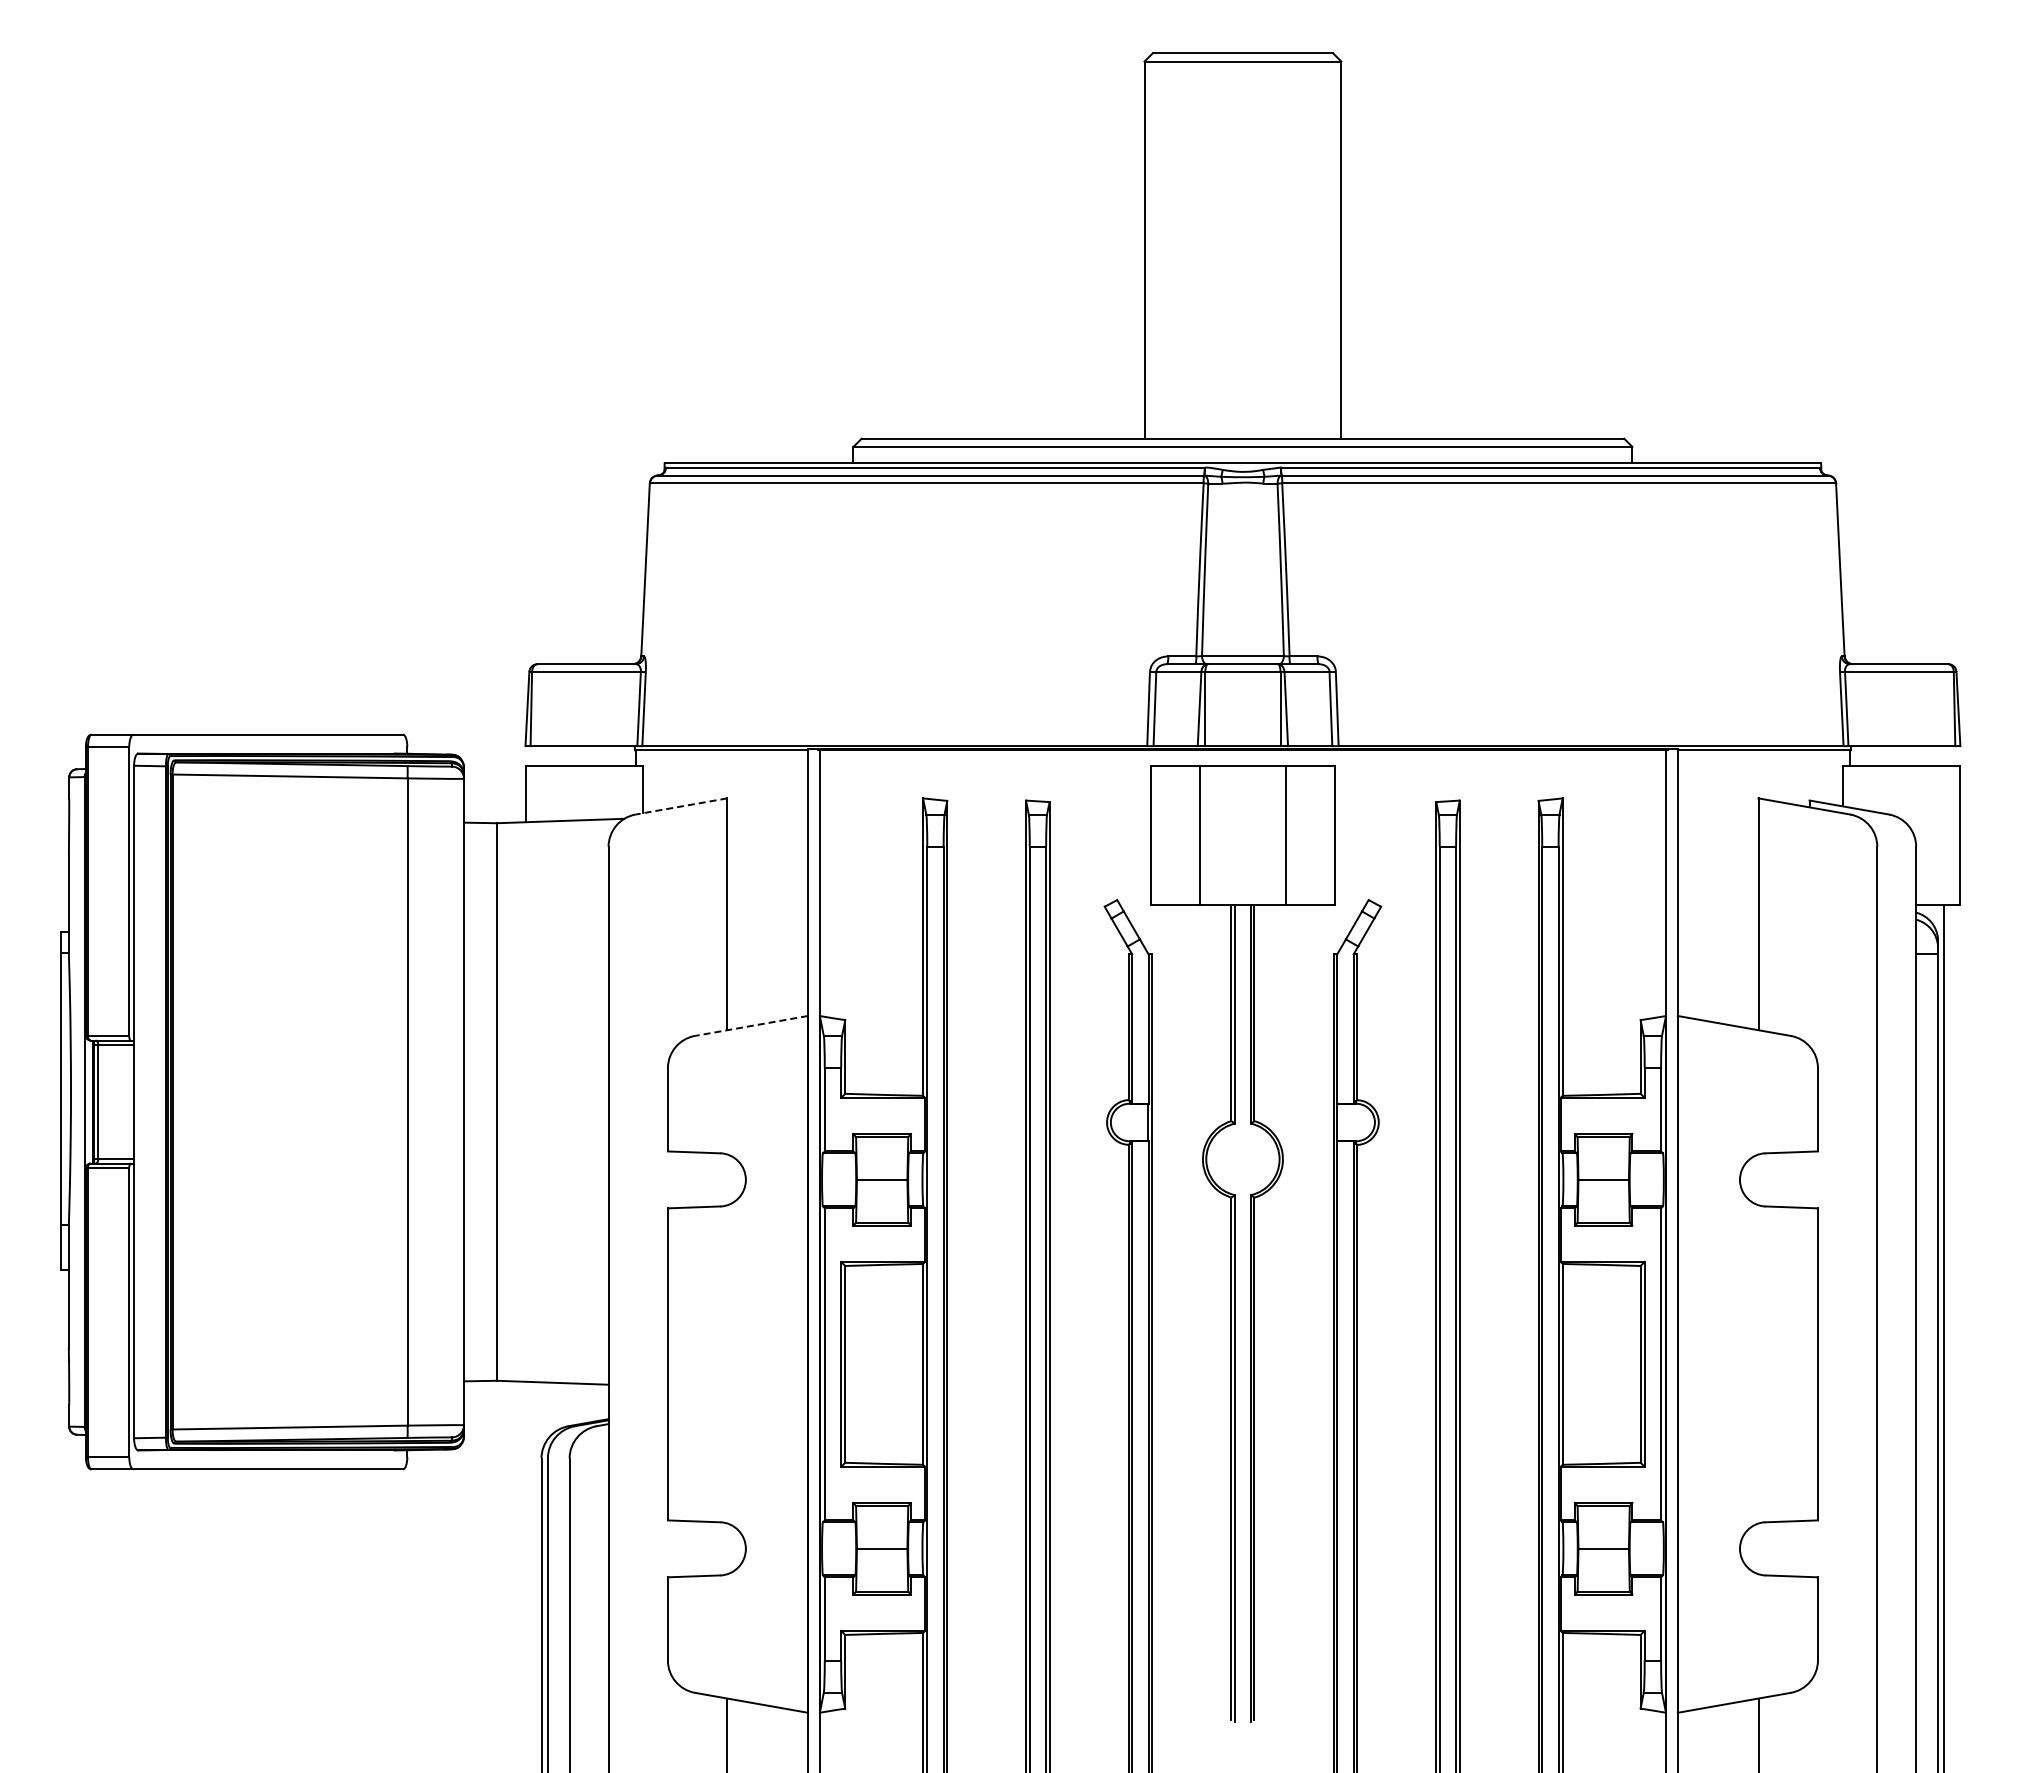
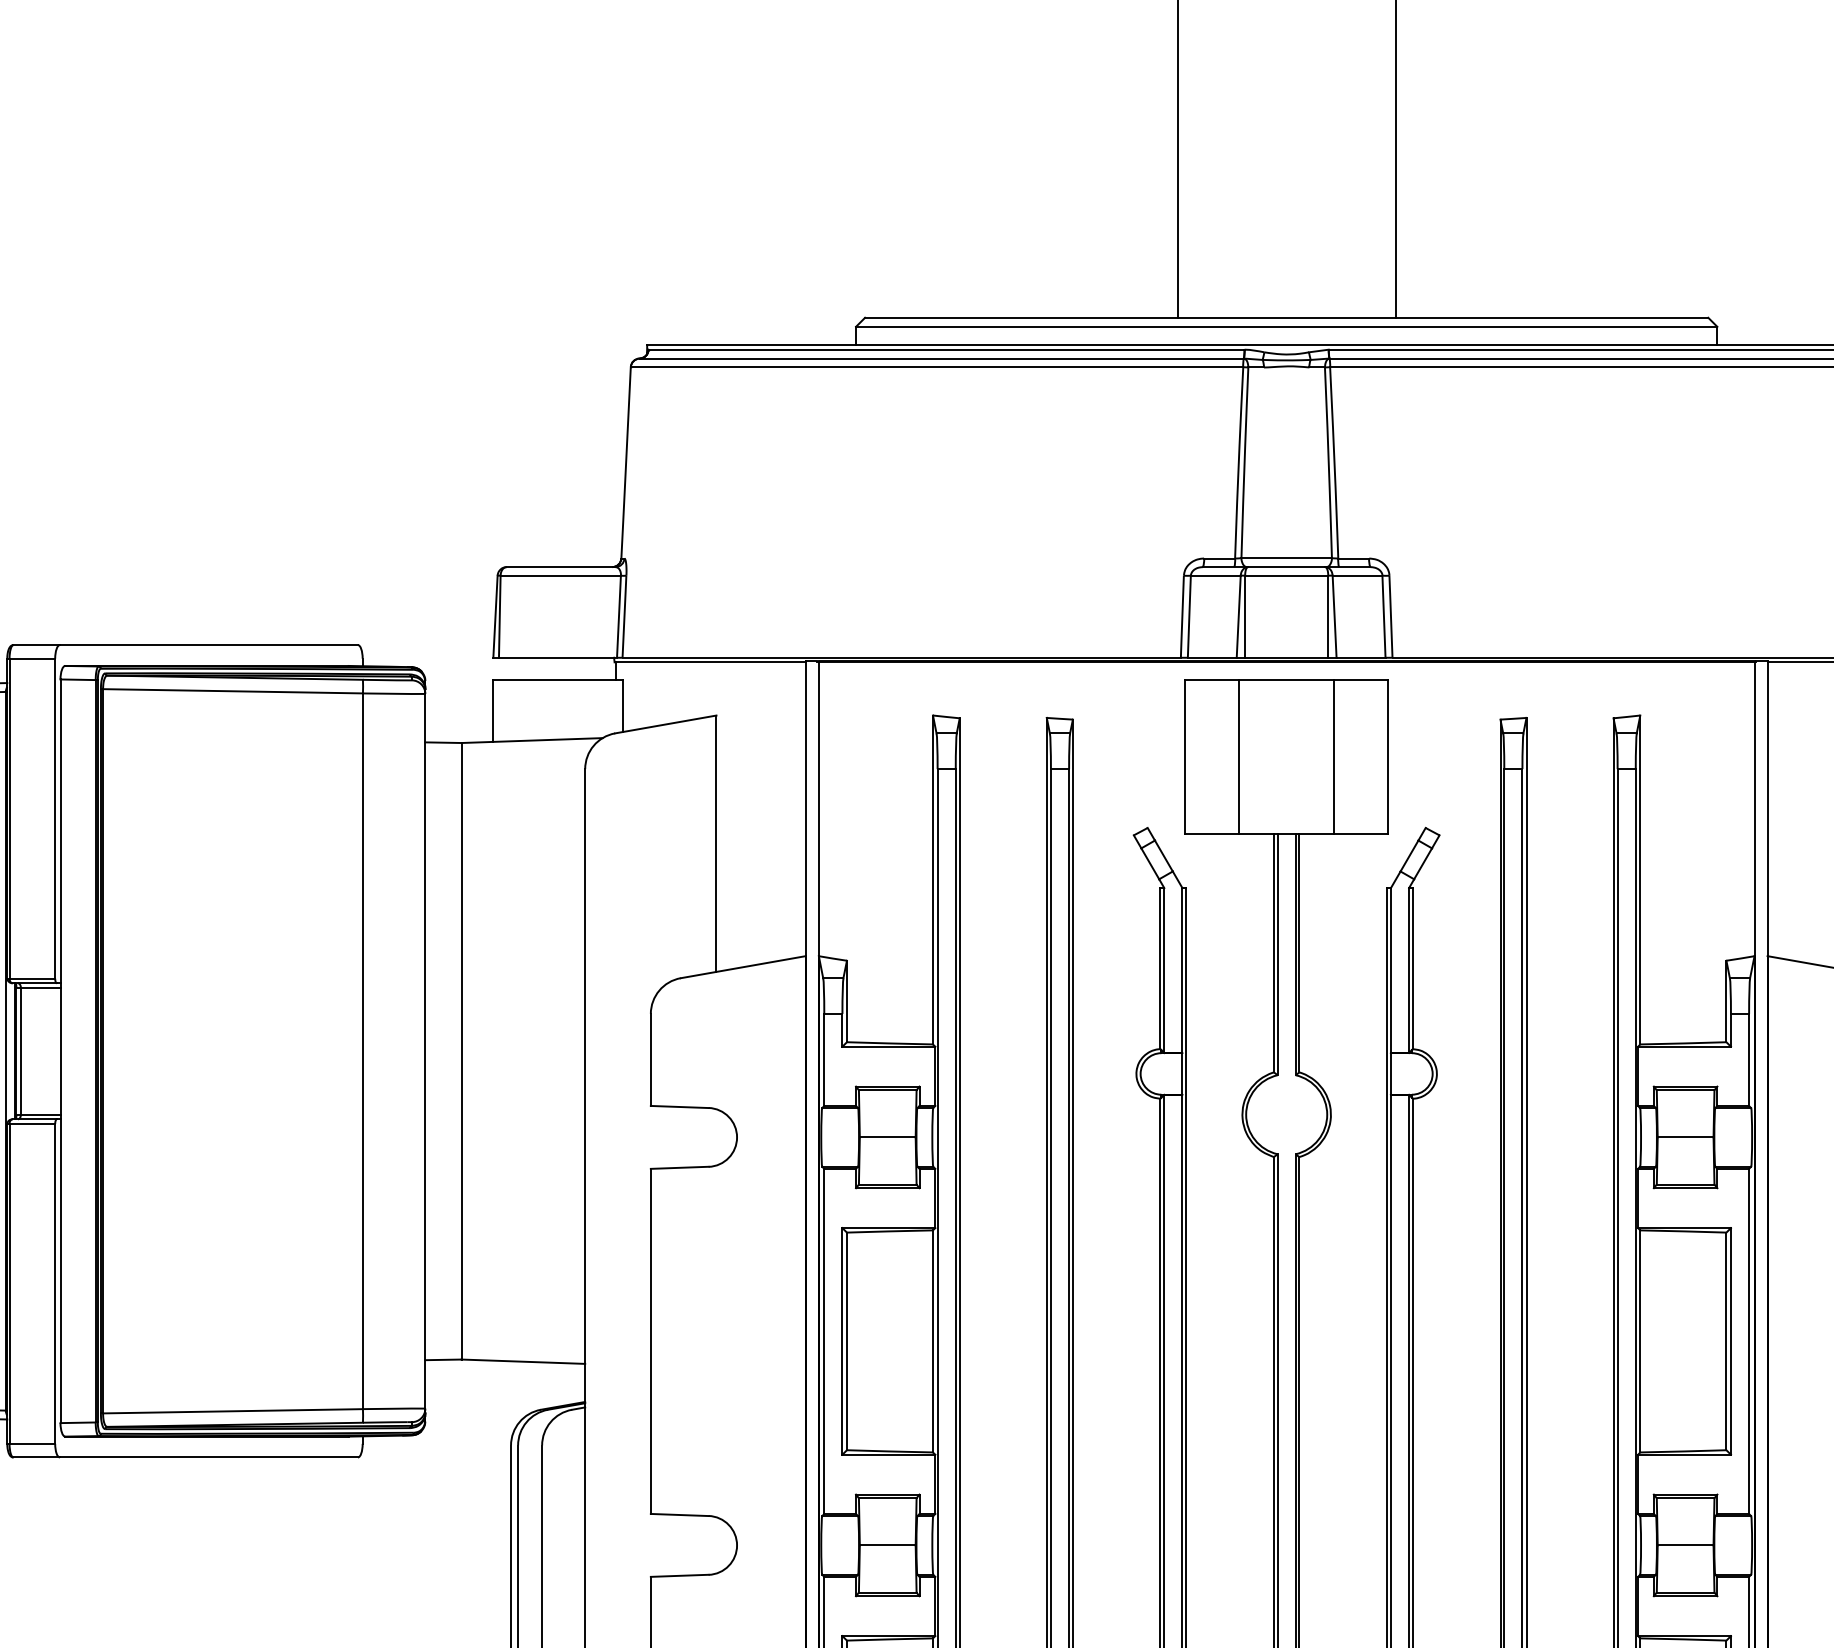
line: (681, 806) -> (665, 724), dashed -> solid
line: (751, 1026) -> (743, 967), dashed -> solid

